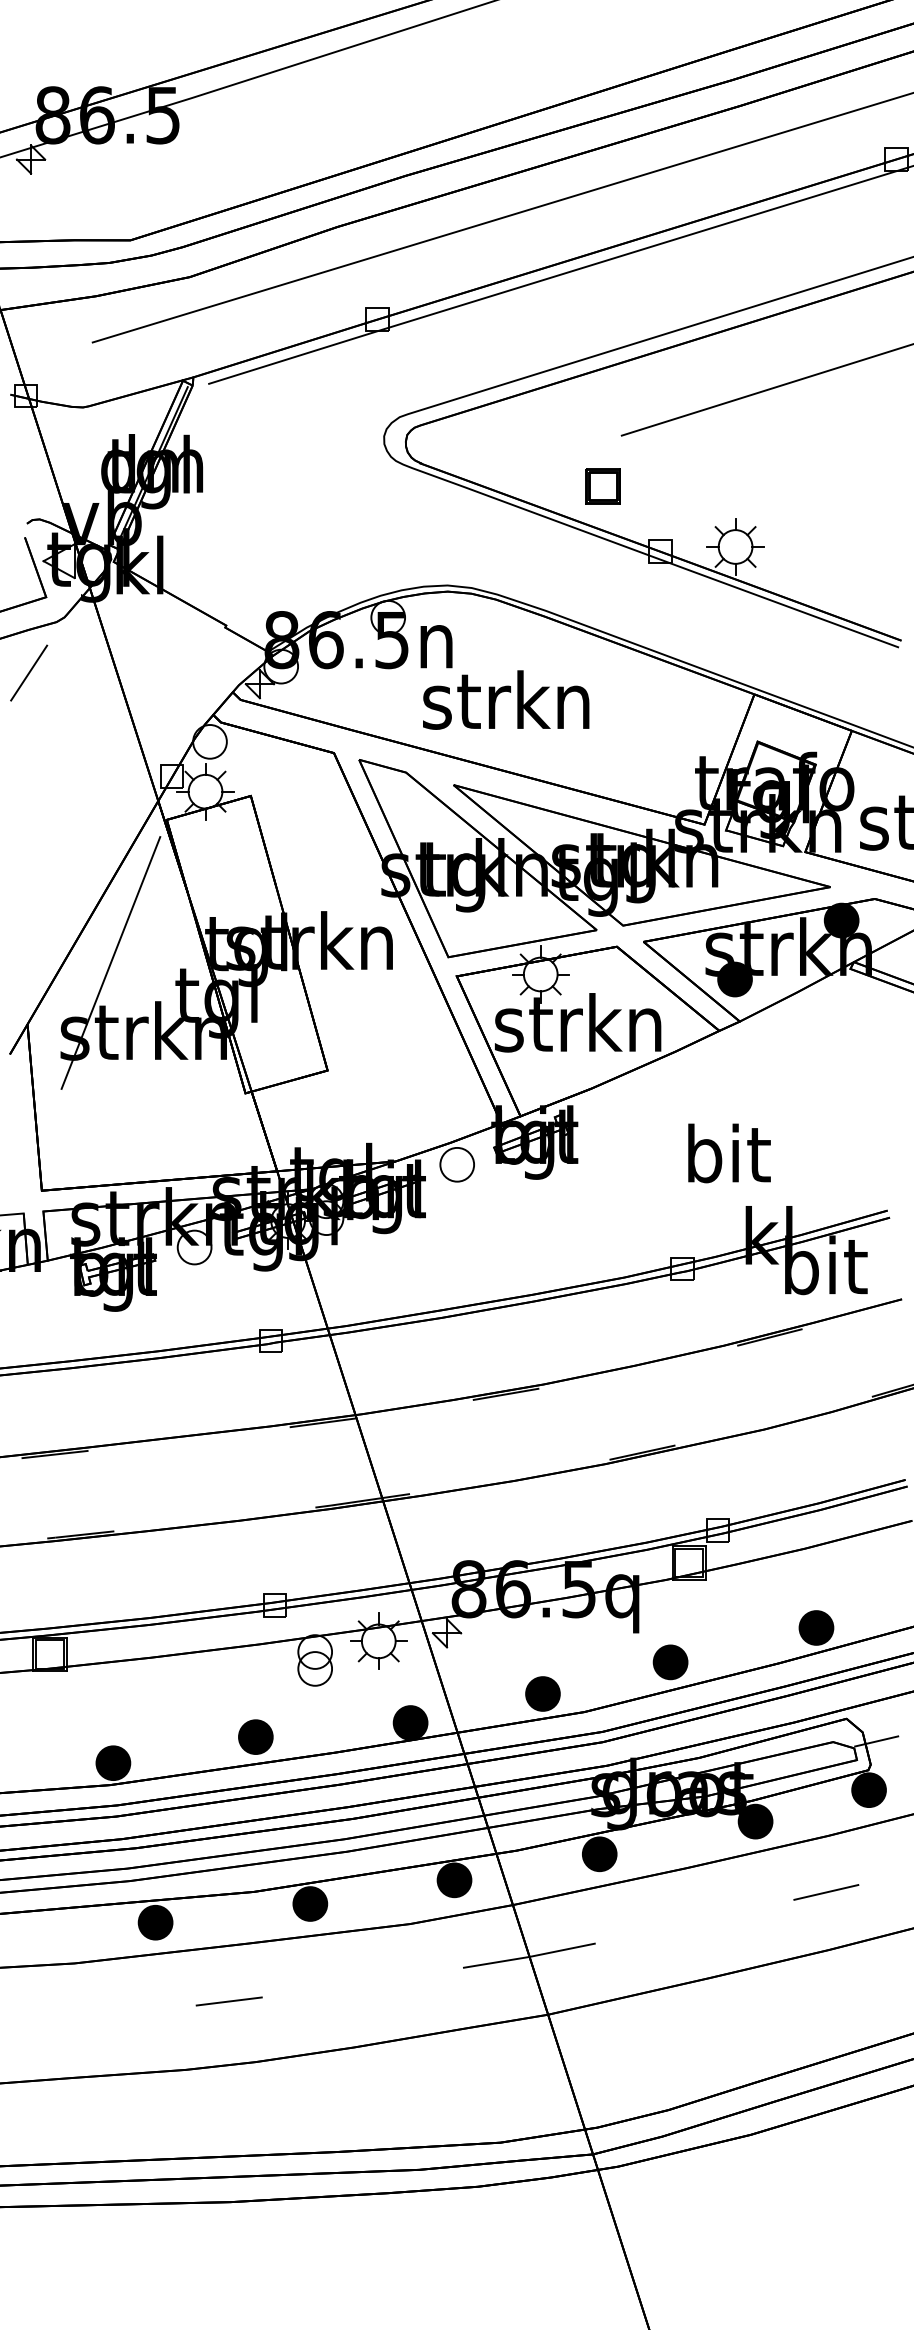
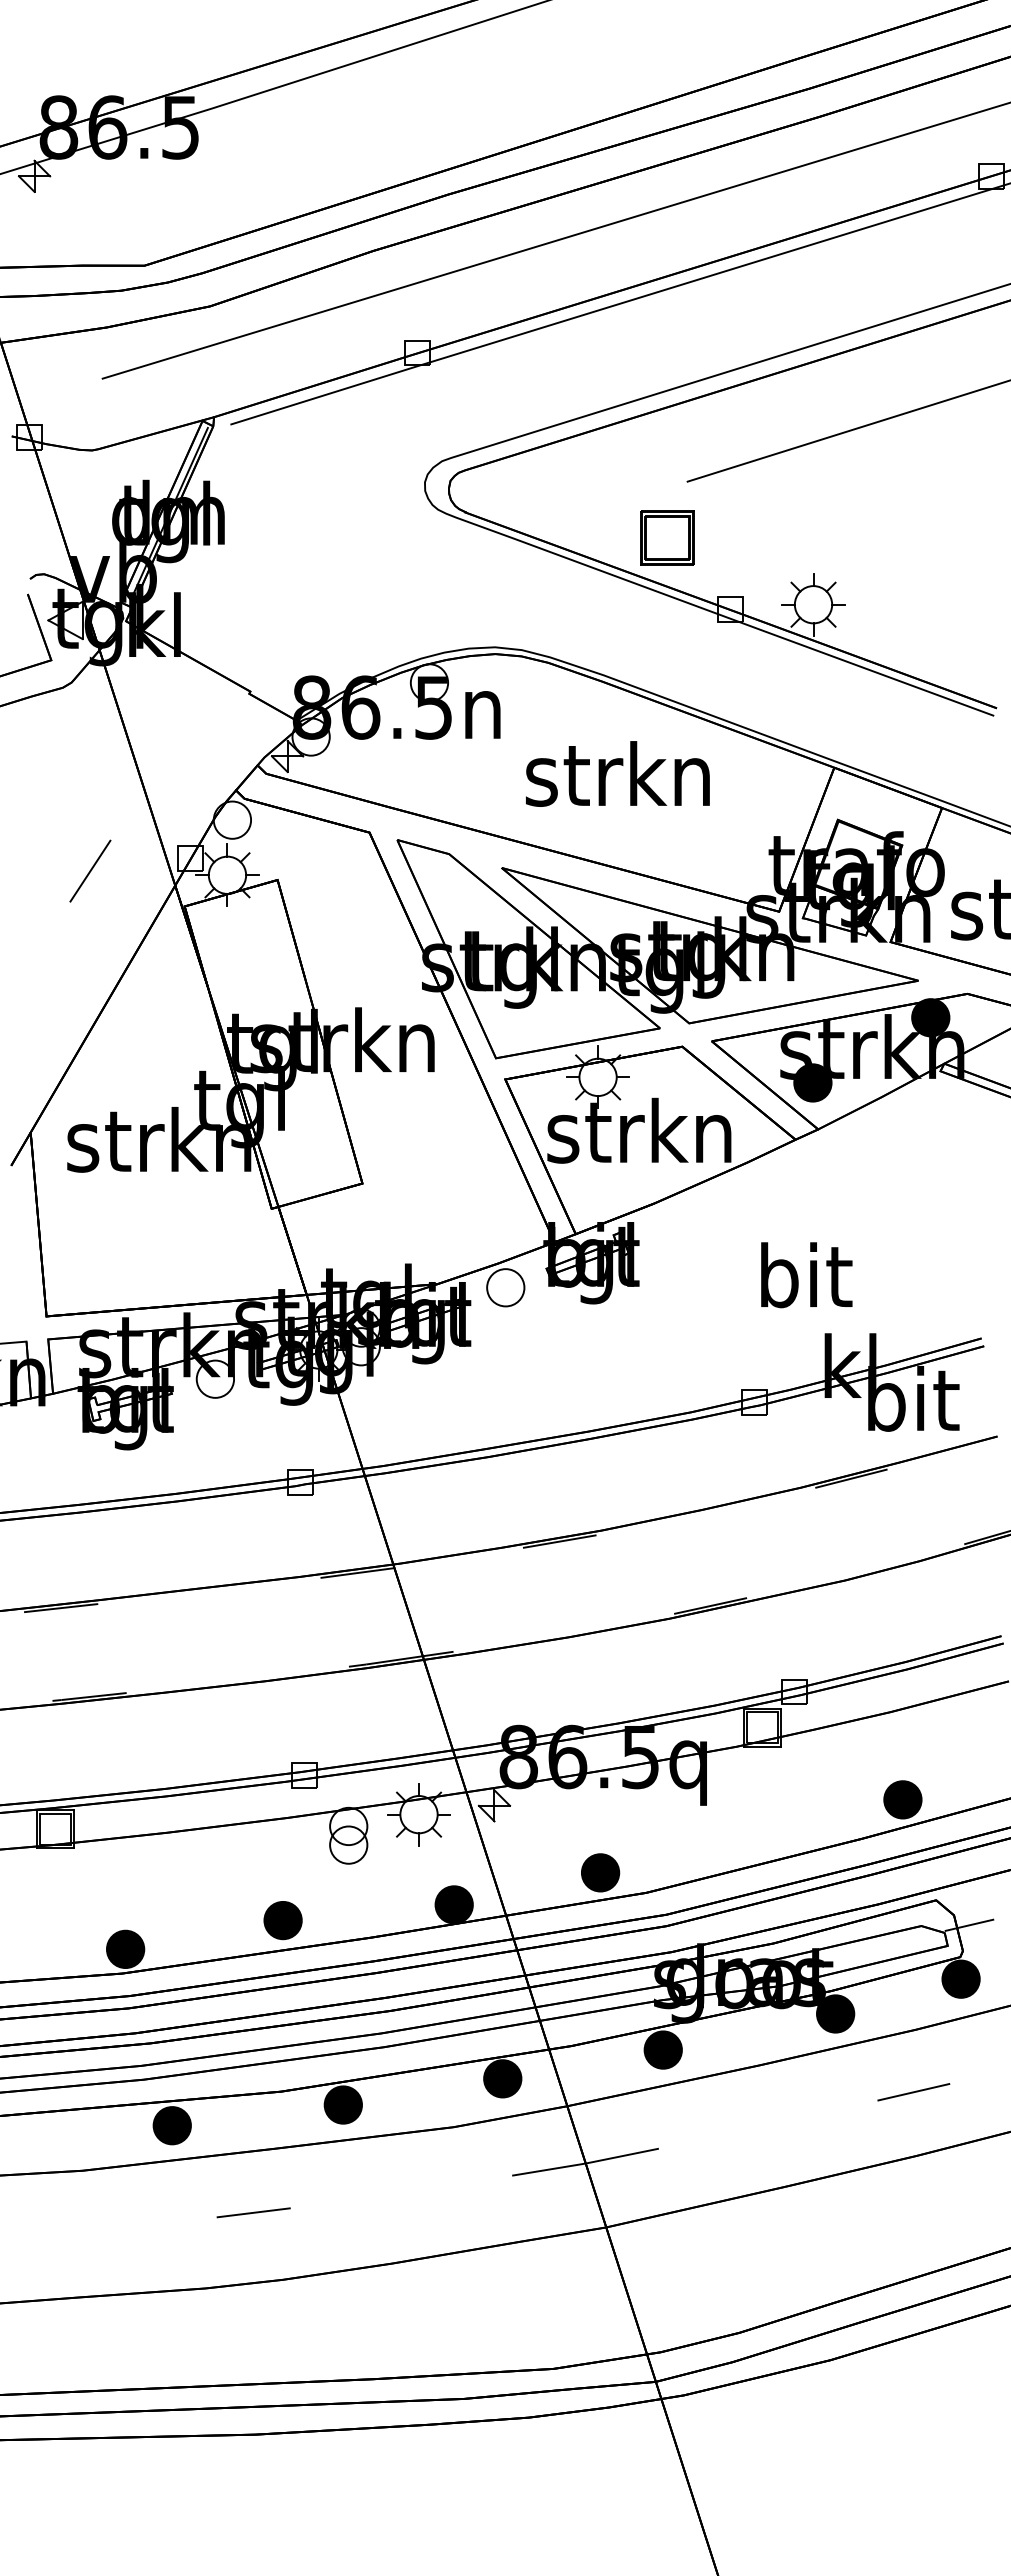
part: (602, 486) -> (666, 537), size x1.4
line: (29, 672) -> (90, 870), moved
text: (505, 699) -> (617, 773), moved
line: (110, 962) -> (122, 1064), removed
part: (670, 1662) -> (741, 1837), removed

